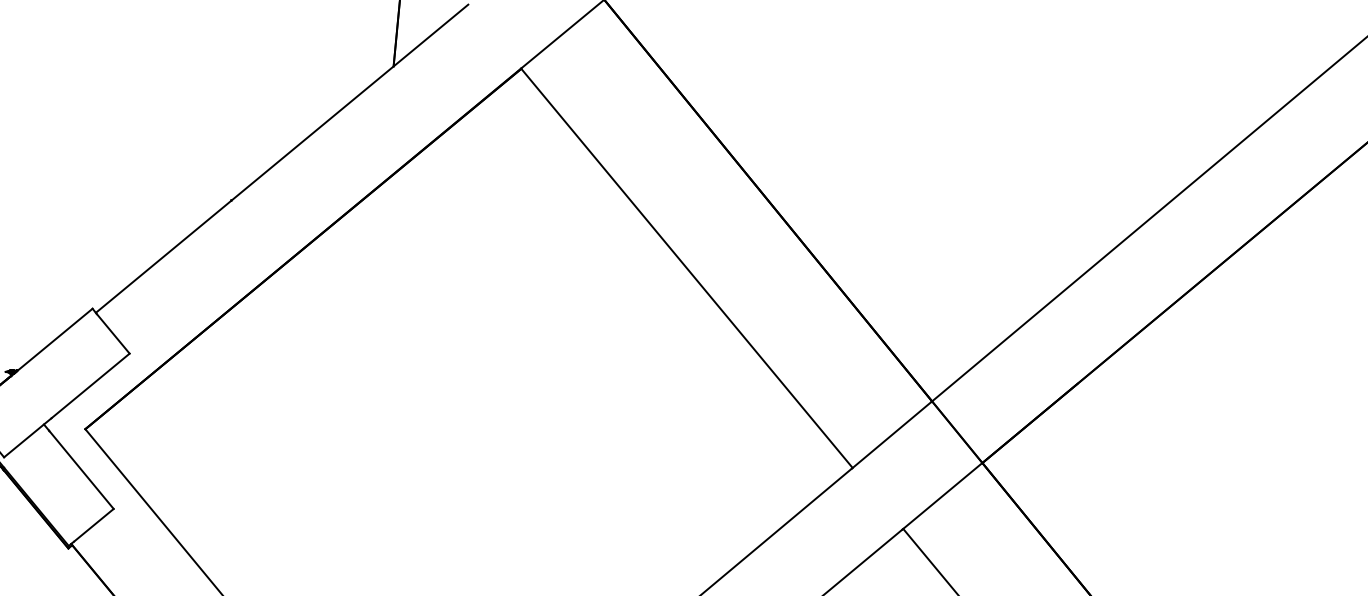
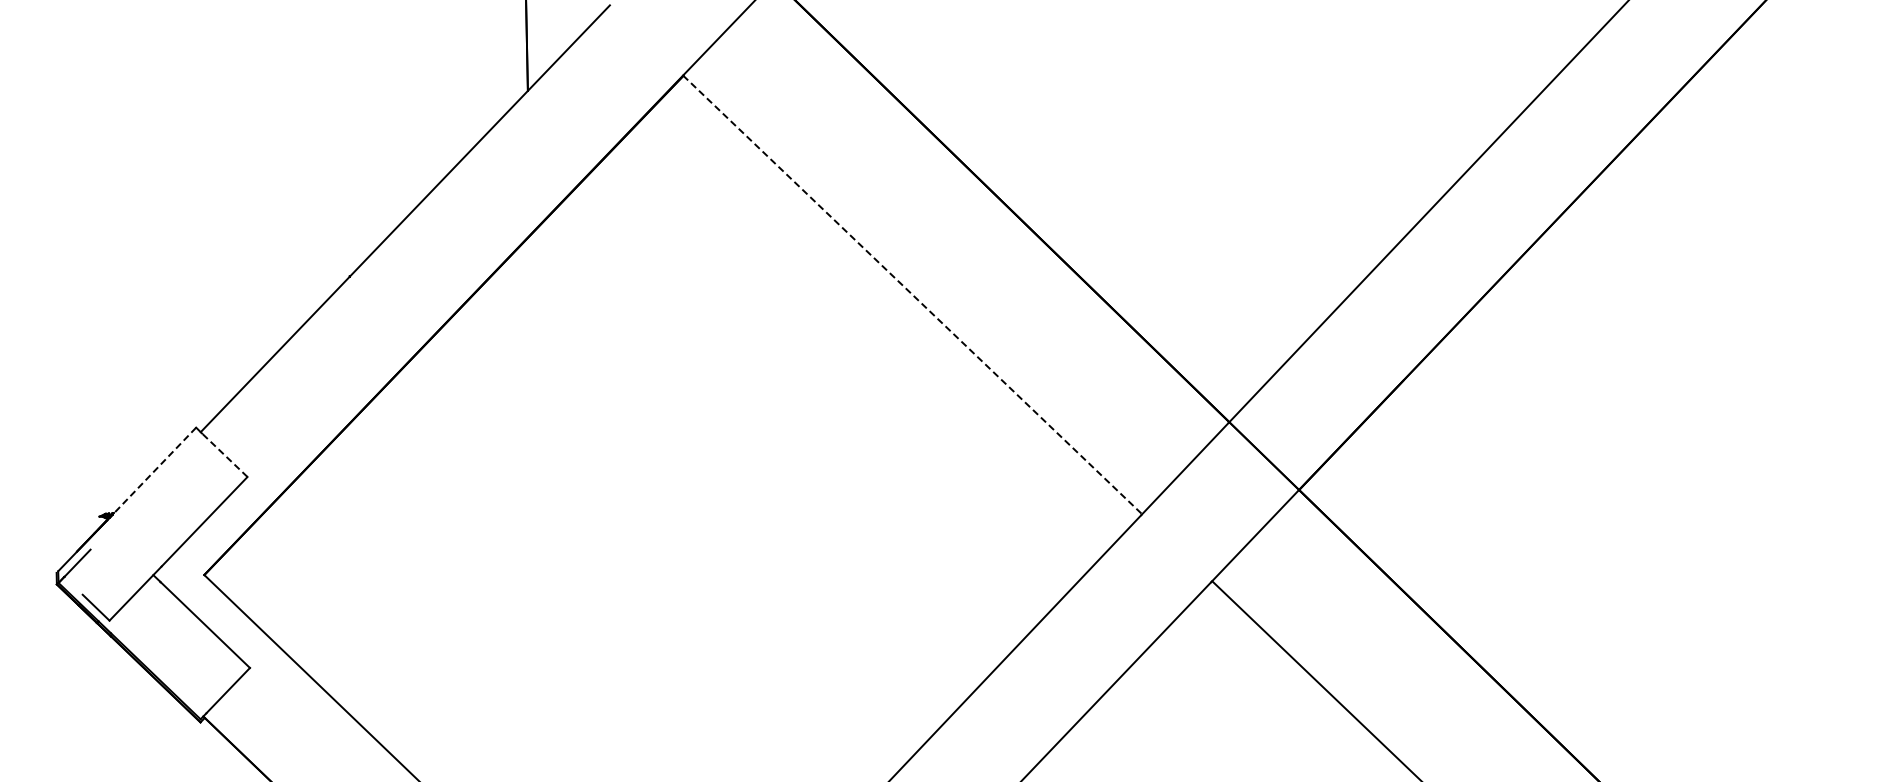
line: (686, 267) -> (912, 294), solid -> dashed
line: (113, 333) -> (224, 454), solid -> dashed
line: (52, 341) -> (152, 472), solid -> dashed

